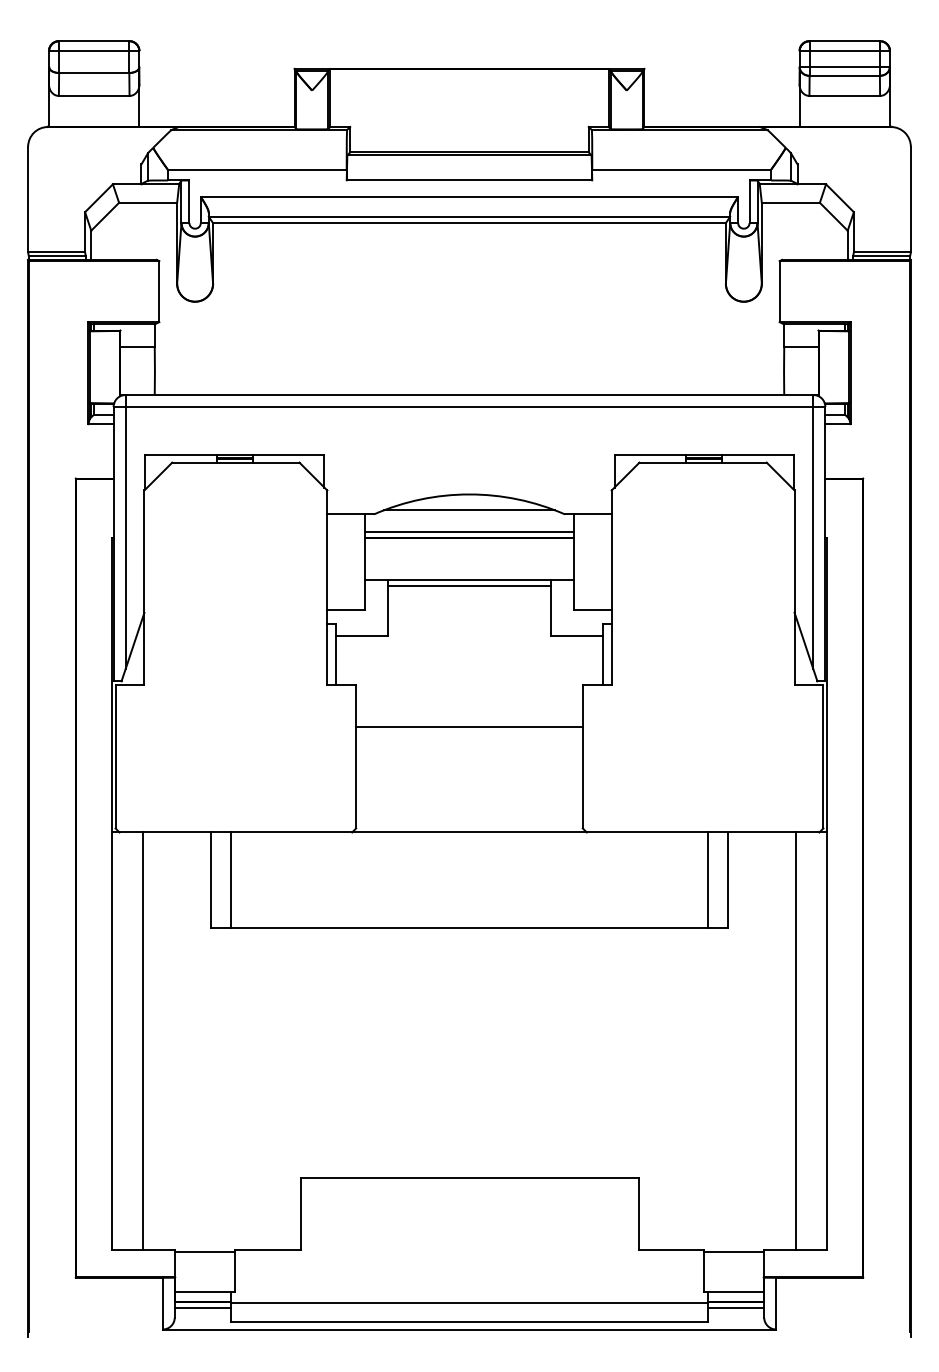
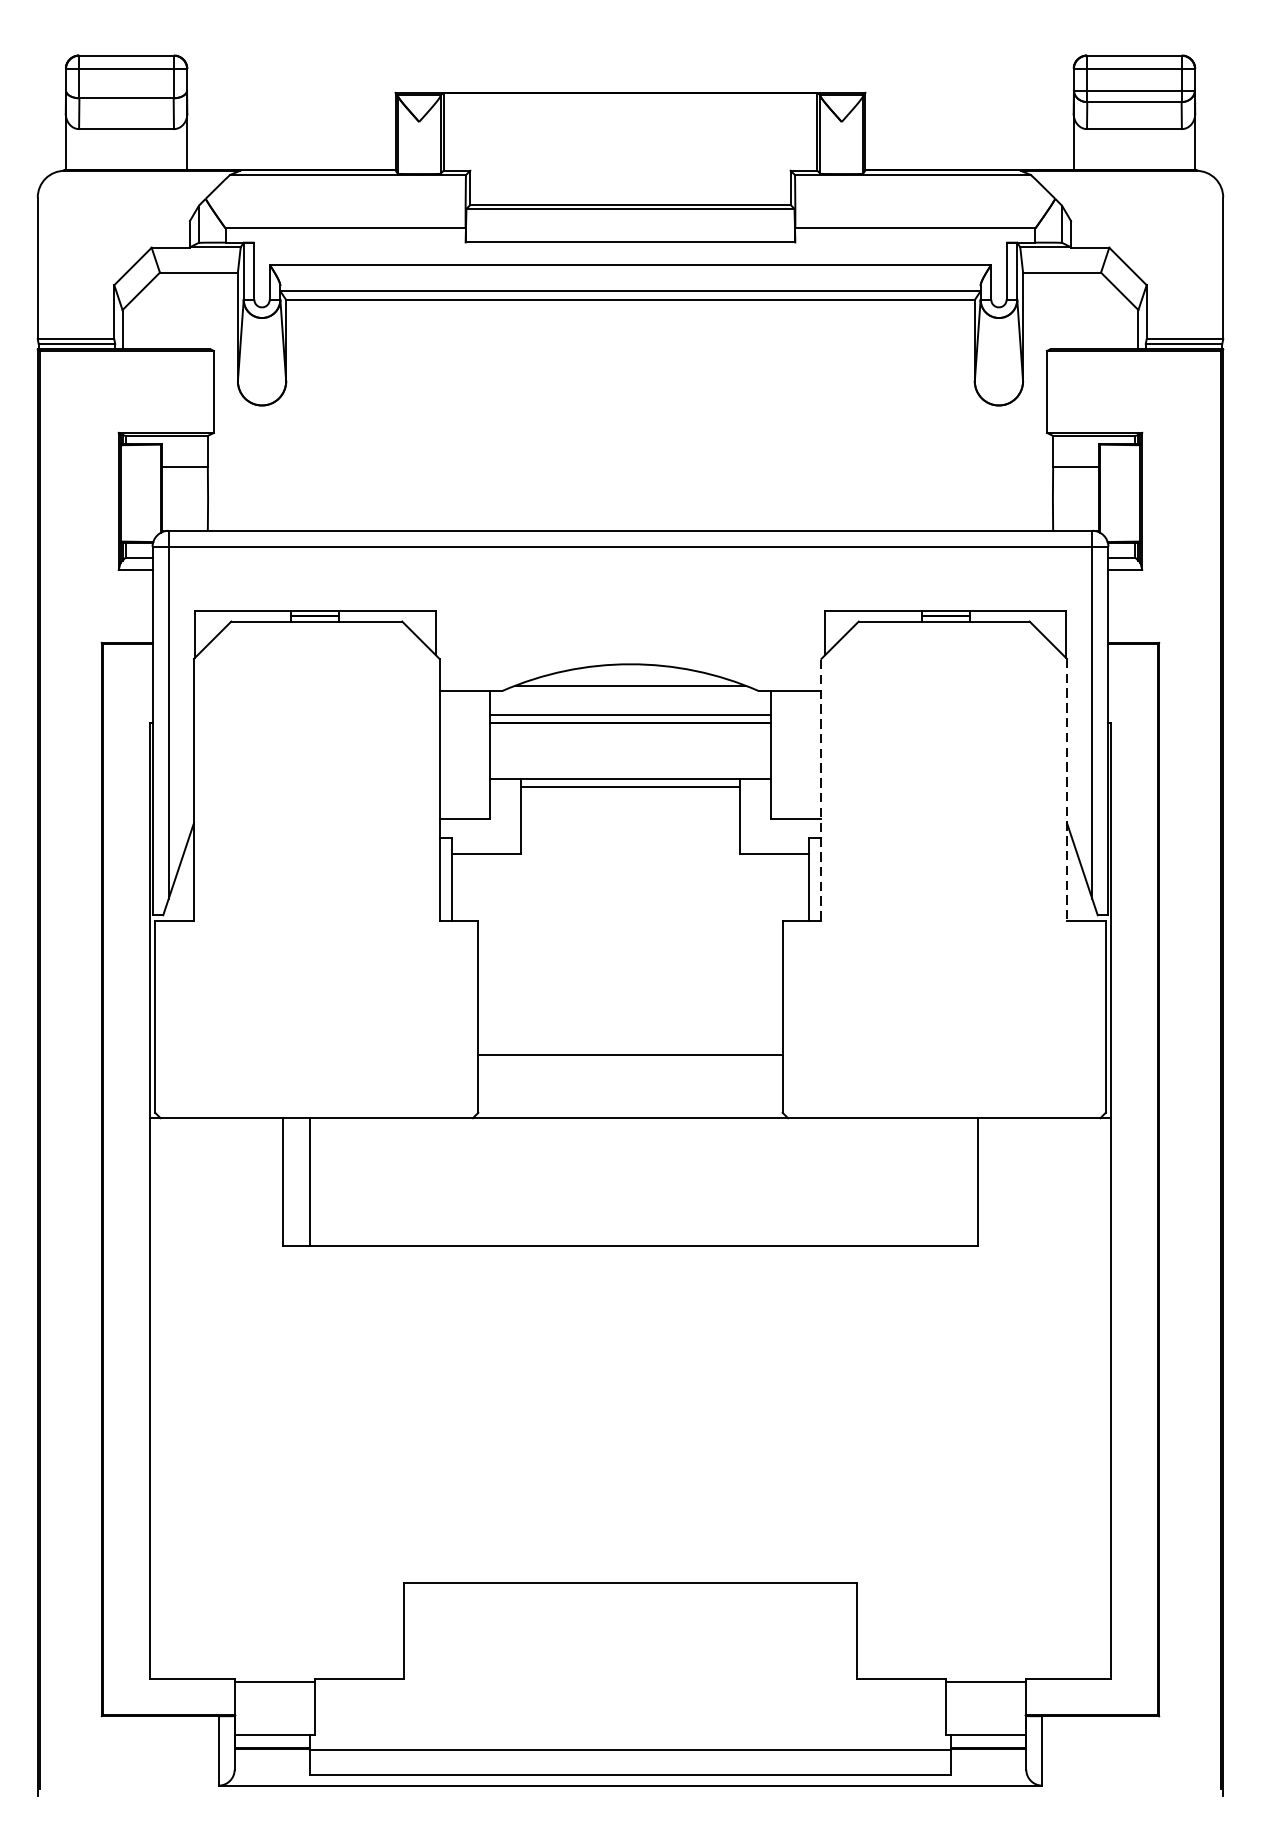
line: (611, 587) -> (821, 789), solid -> dashed
line: (794, 588) -> (1066, 790), solid -> dashed
line: (469, 727) -> (630, 1055), moved
line: (708, 879) -> (951, 1181), removed
line: (143, 1040) -> (192, 1397), removed
line: (795, 1040) -> (1068, 1397), removed
line: (202, 1307) -> (271, 1756), removed
line: (736, 1307) -> (989, 1756), removed

